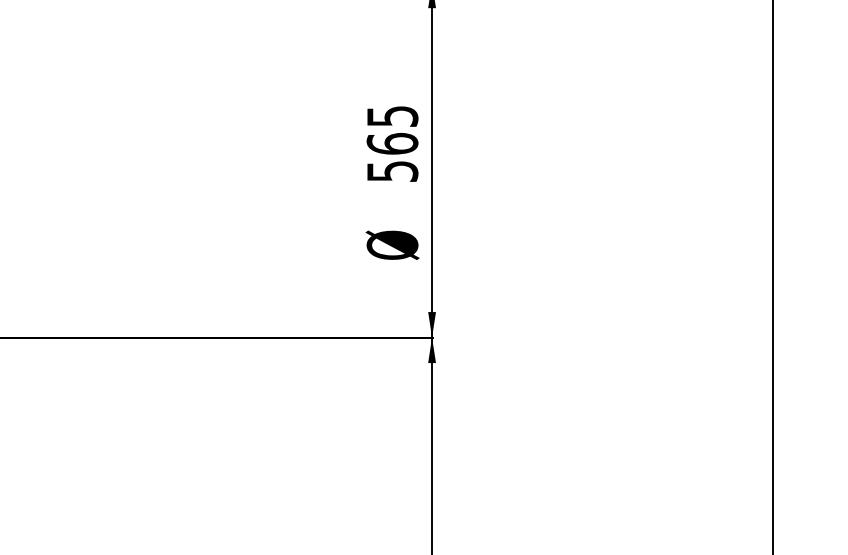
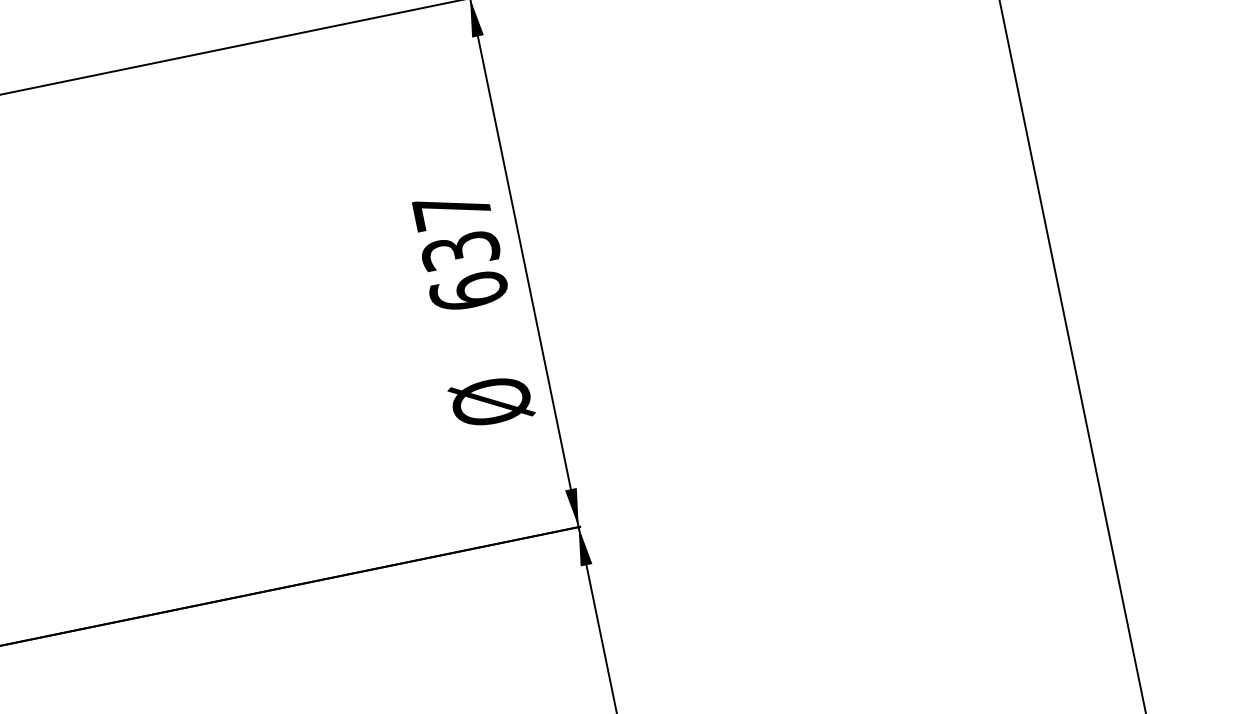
text: (392, 144) -> (460, 251), 565 -> 637

